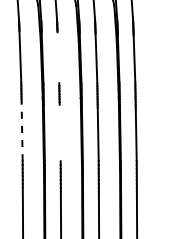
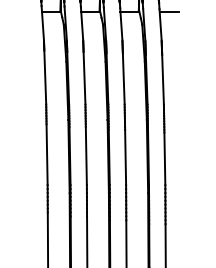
line: (58, 57) -> (84, 78), added
line: (22, 131) -> (47, 154), dashed -> solid
line: (59, 132) -> (85, 155), added

